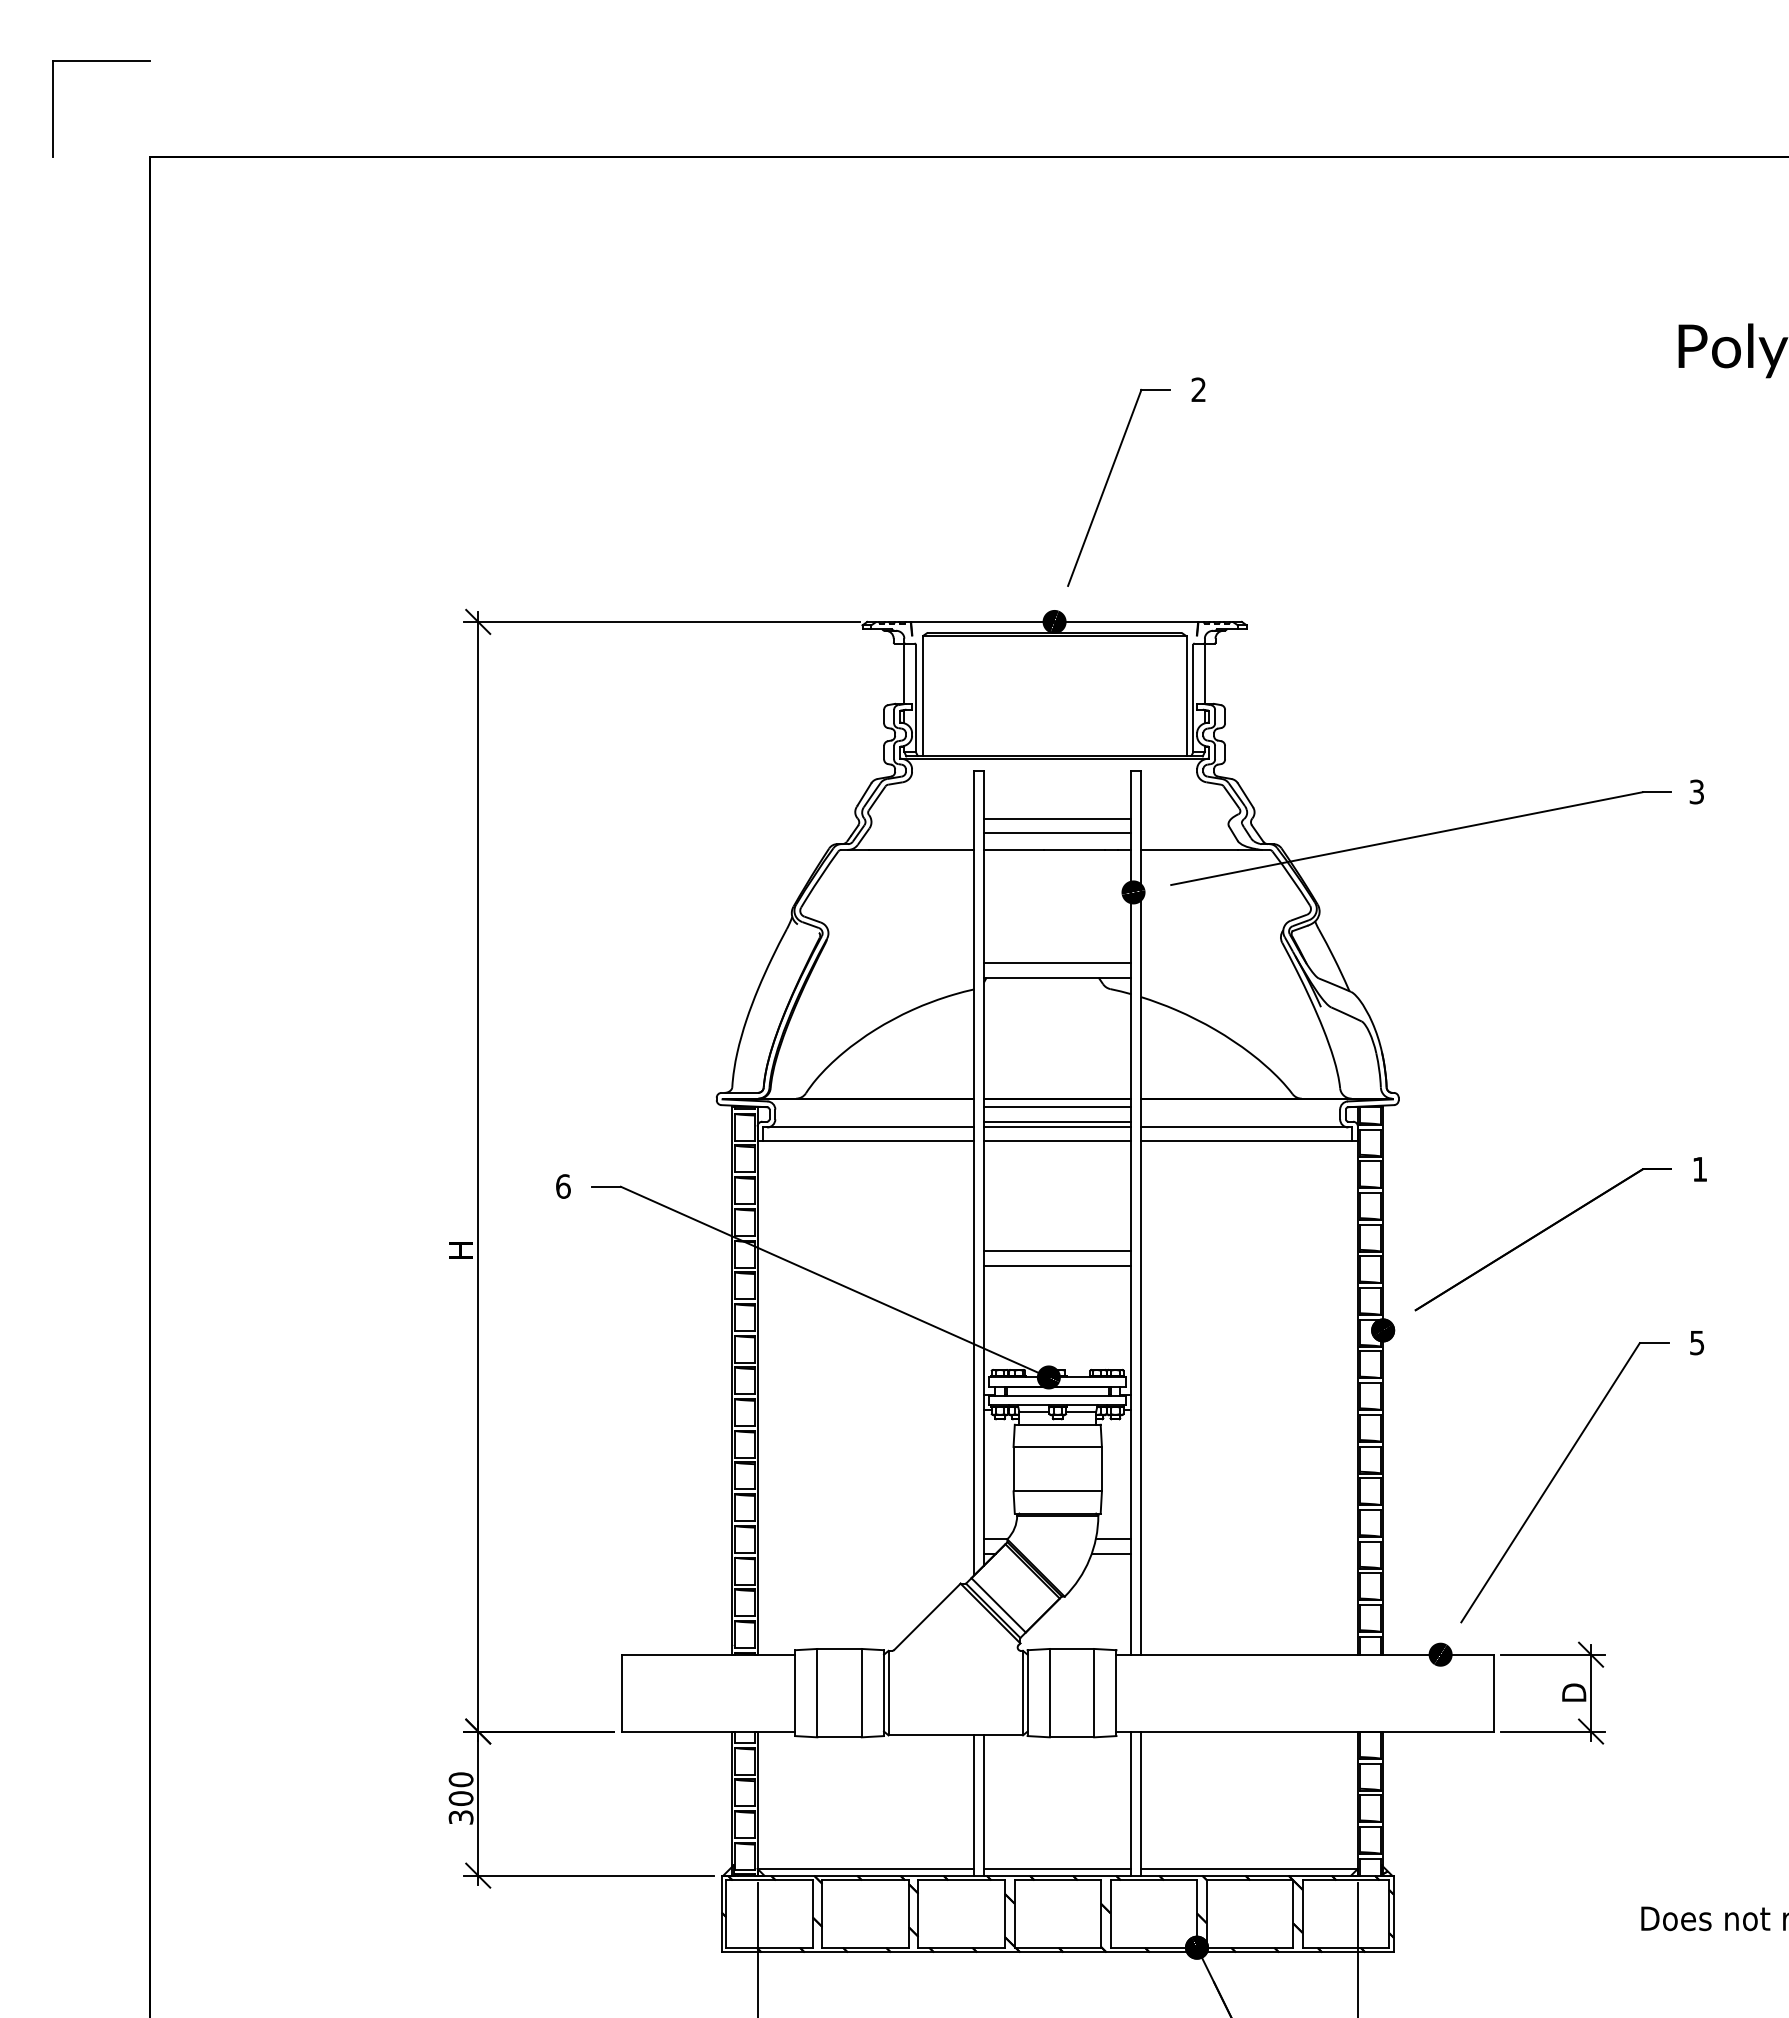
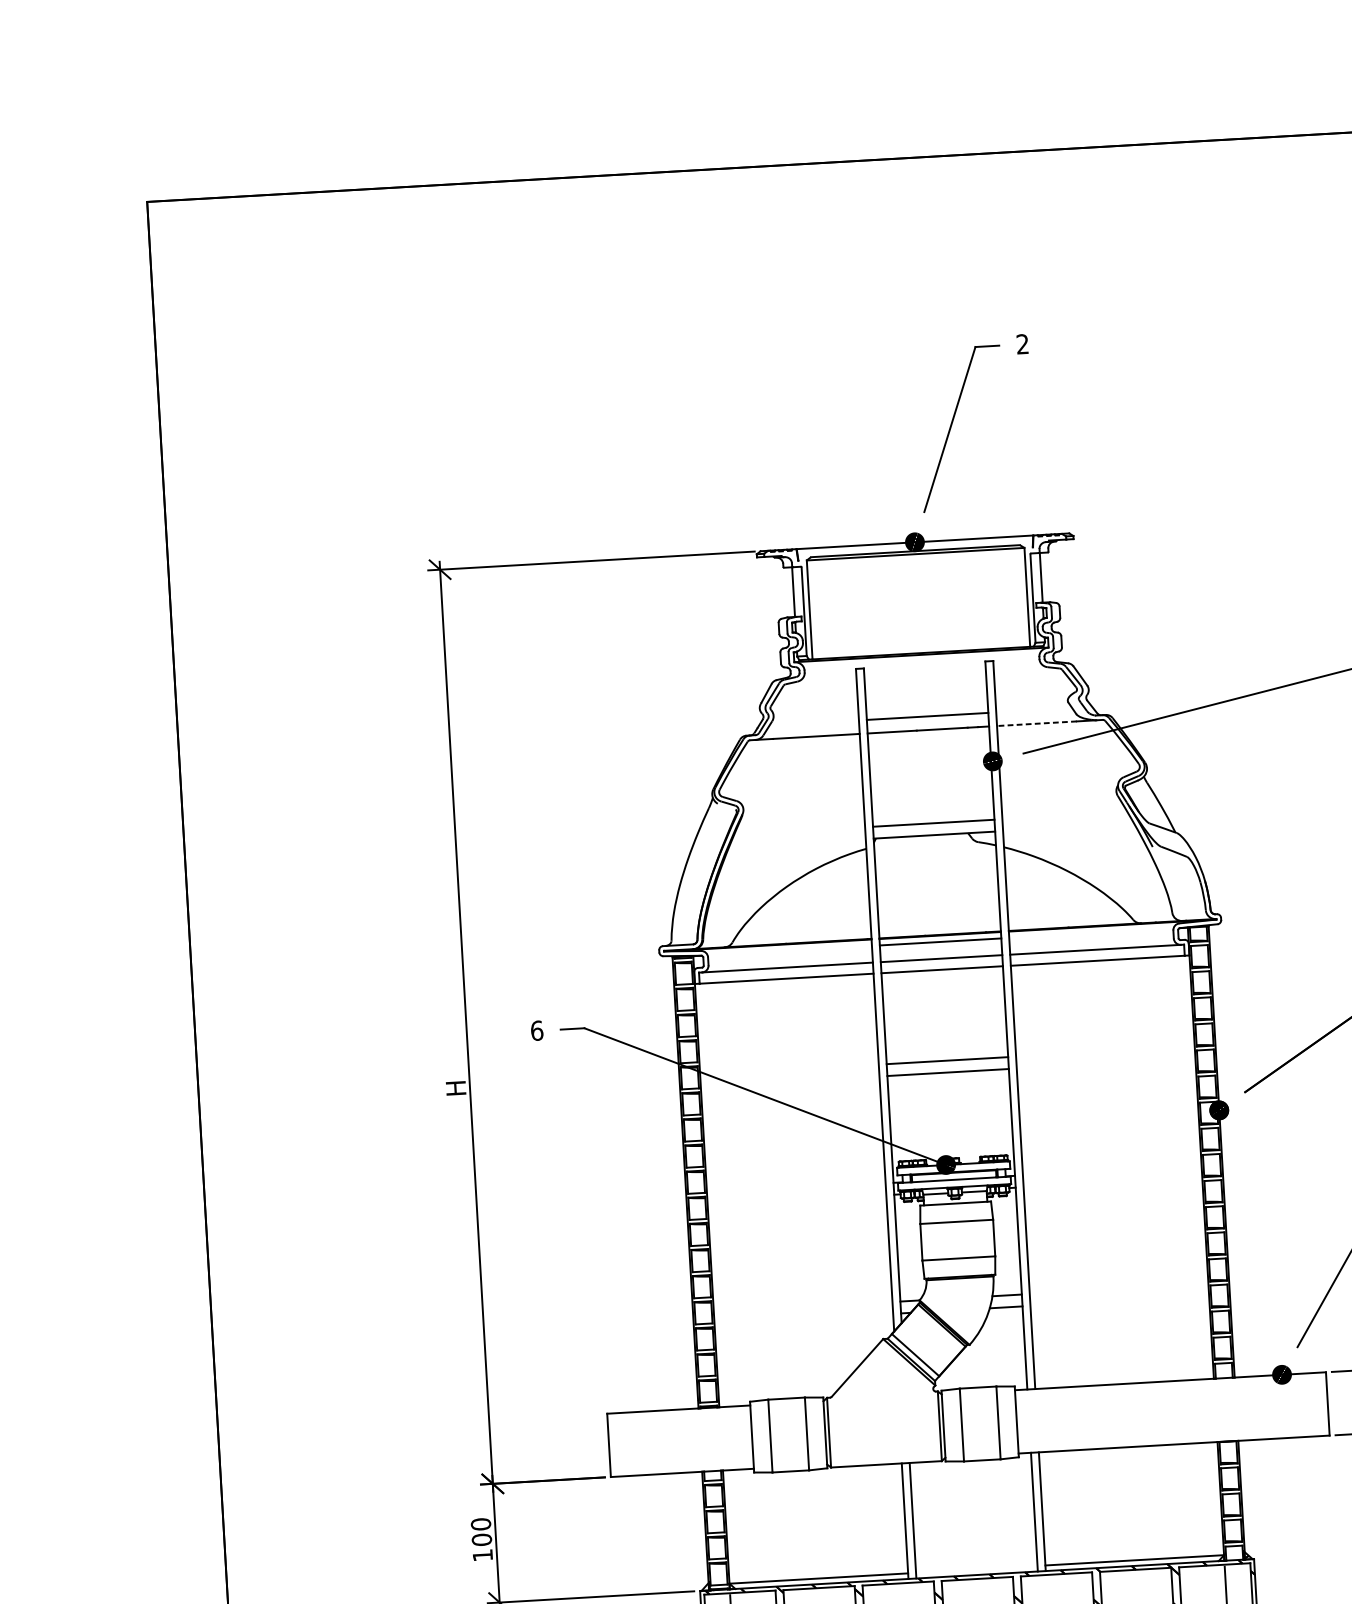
part: (101, 61) -> (103, 125), removed
line: (1057, 819) -> (926, 704), removed
line: (1189, 849) -> (1036, 723), solid -> dashed
line: (1057, 1121) -> (941, 953), removed
text: (460, 1817) -> (482, 1555), 300 -> 100
line: (1057, 1868) -> (976, 1569), removed

